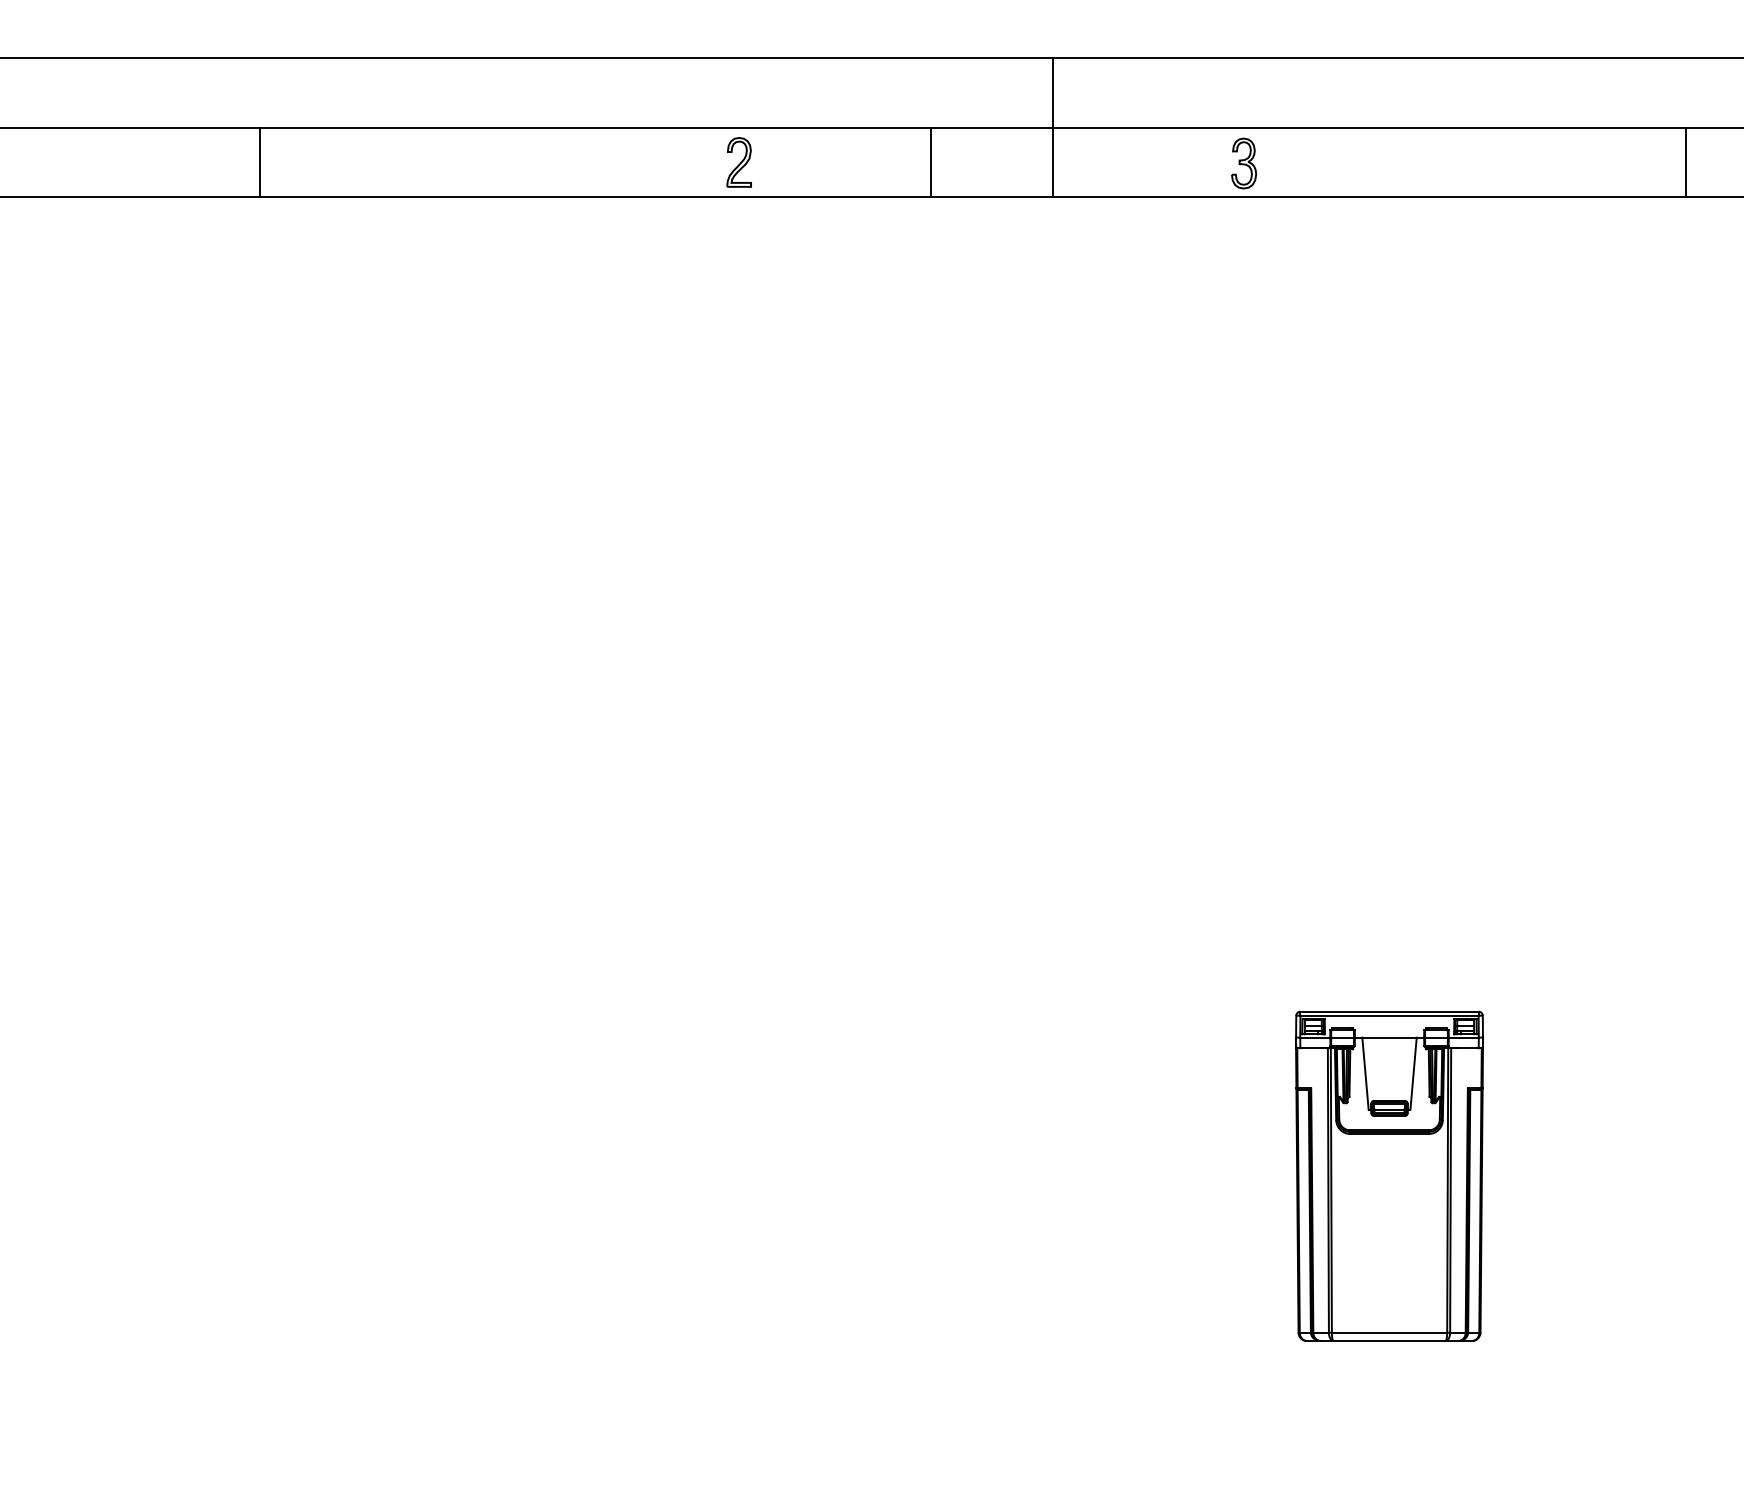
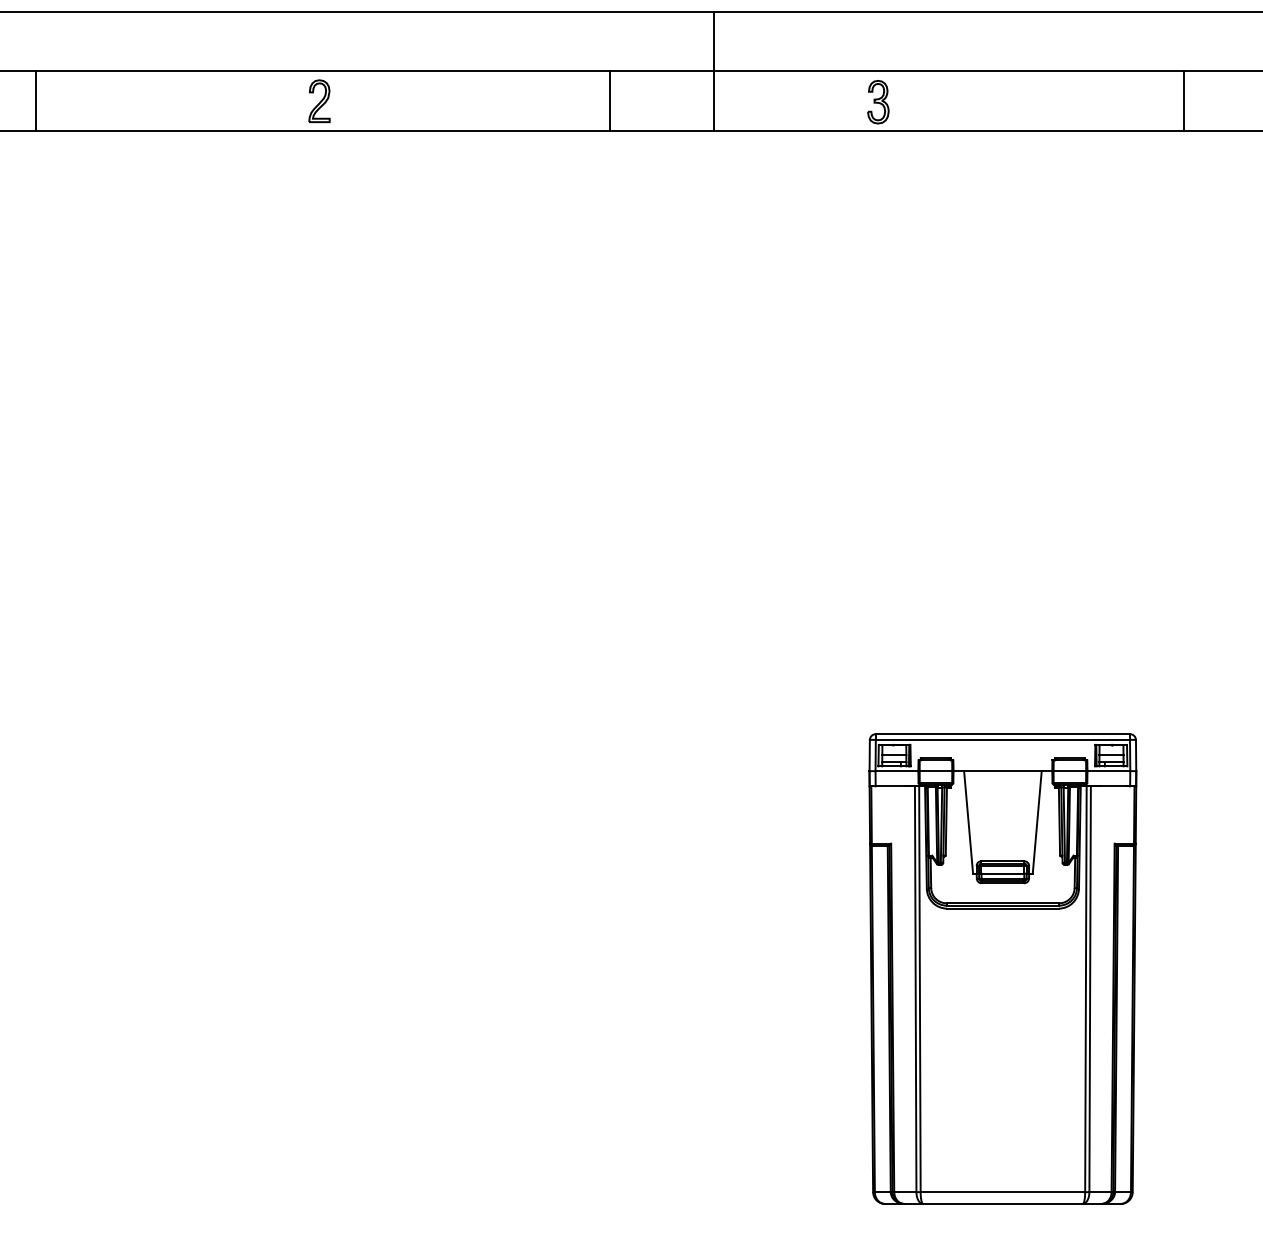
part: (738, 162) -> (318, 101), moved
line: (1686, 162) -> (1184, 101), moved
part: (1389, 1176) -> (1002, 969), size x1.67

